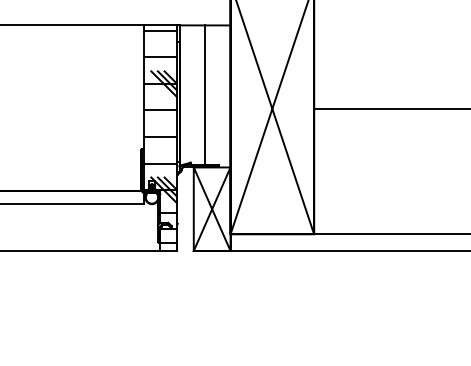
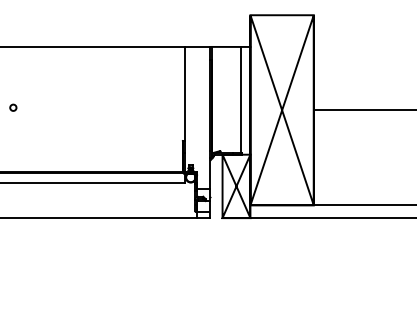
line: (204, 94) -> (240, 99), moved
hatch: (159, 117) -> (196, 116), removed

